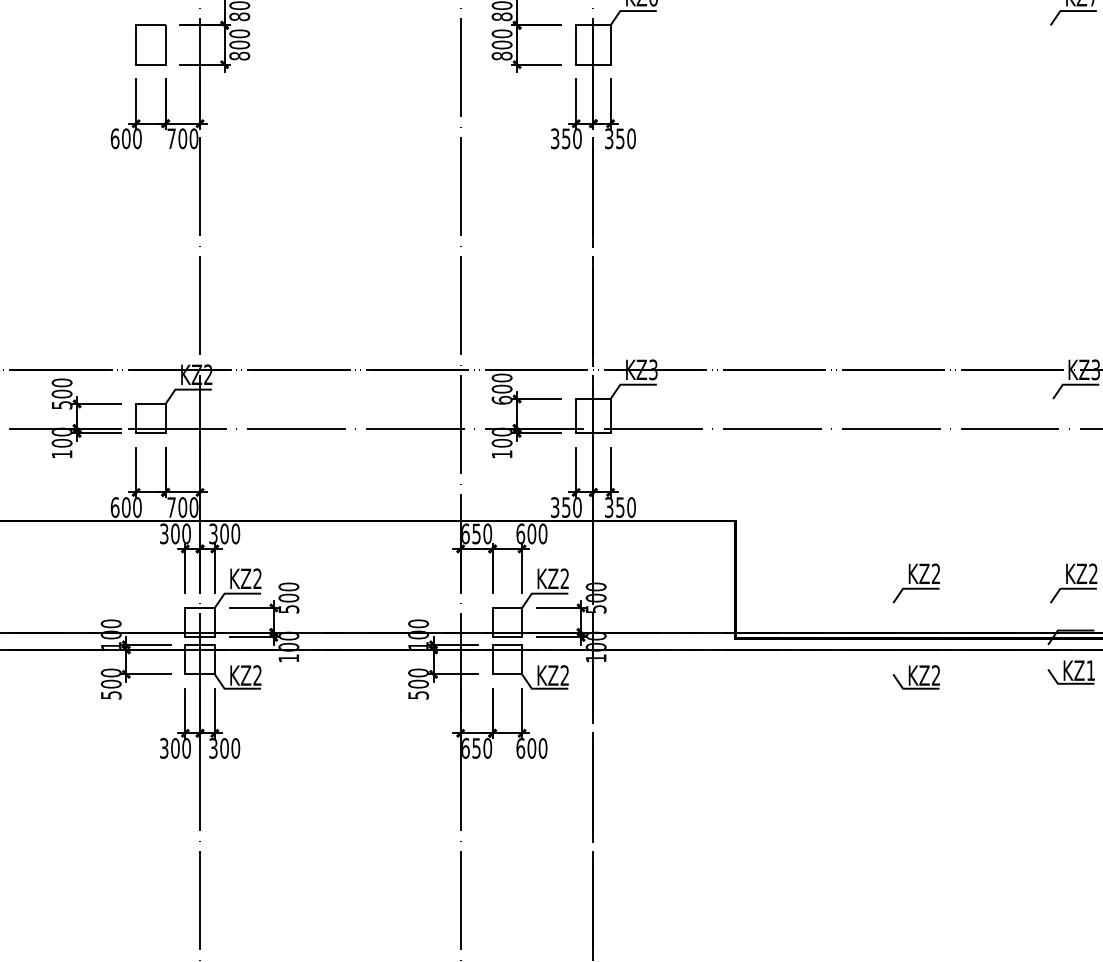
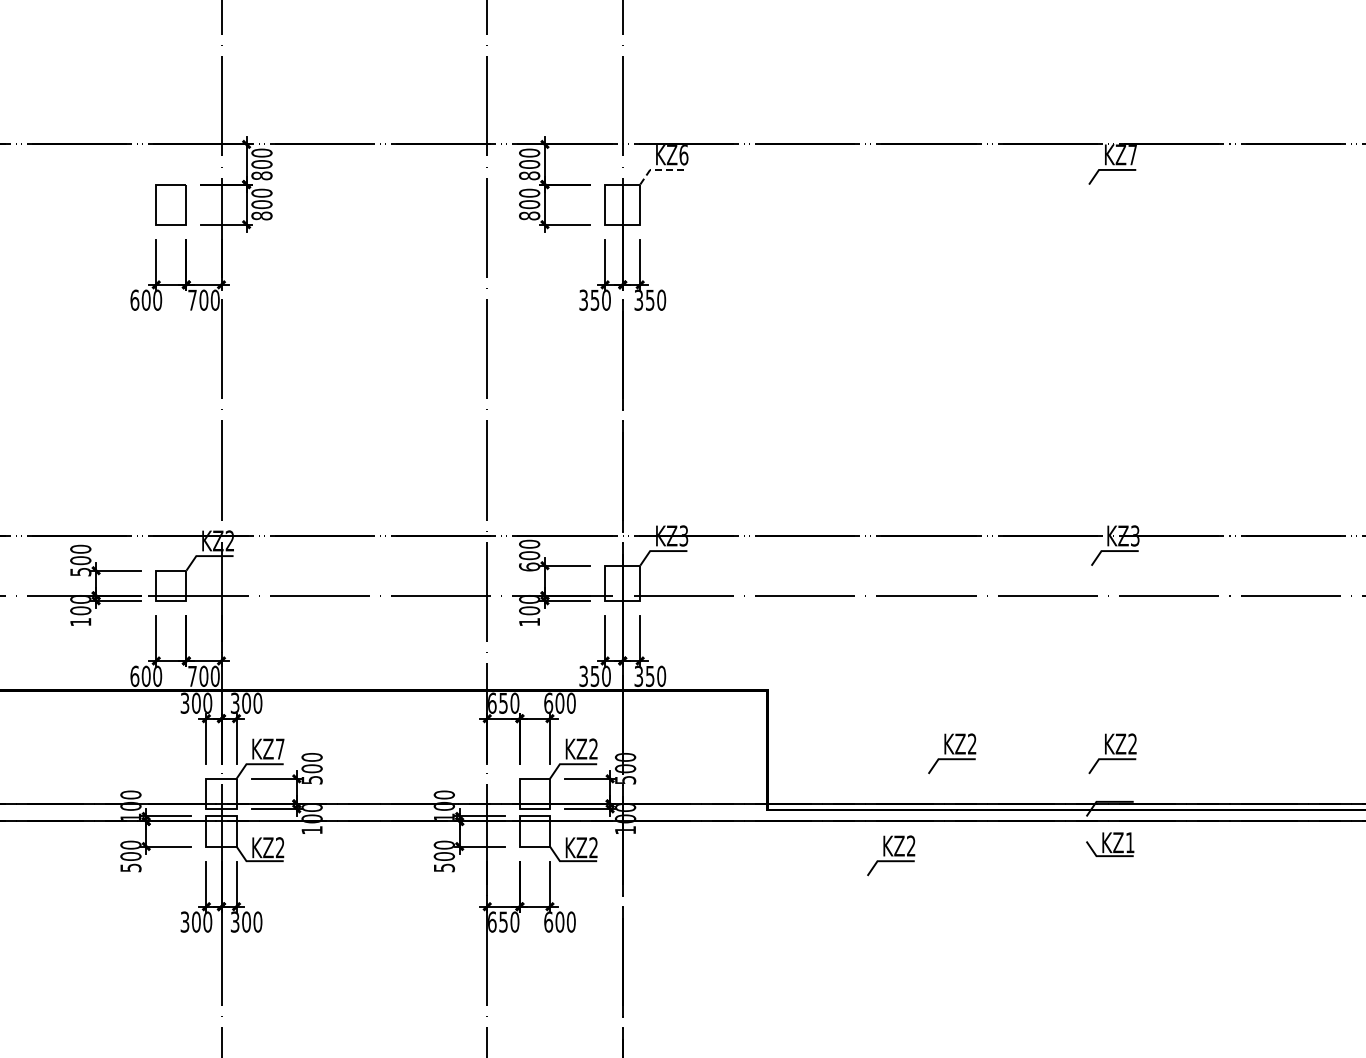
line: (629, 10) -> (659, 169), solid -> dashed
text: (257, 578) -> (280, 748), KZ2 -> KZ7
part: (916, 677) -> (952, 849), removed
part: (856, 683) -> (891, 855), added

